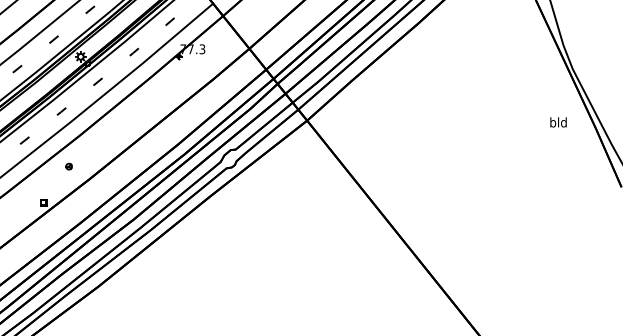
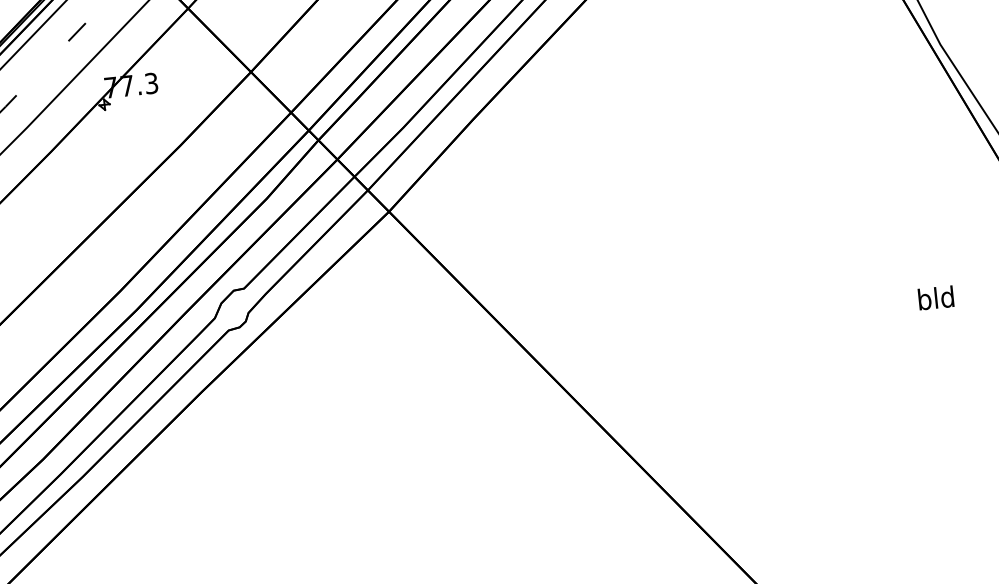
text: (558, 122) -> (936, 298), moved

